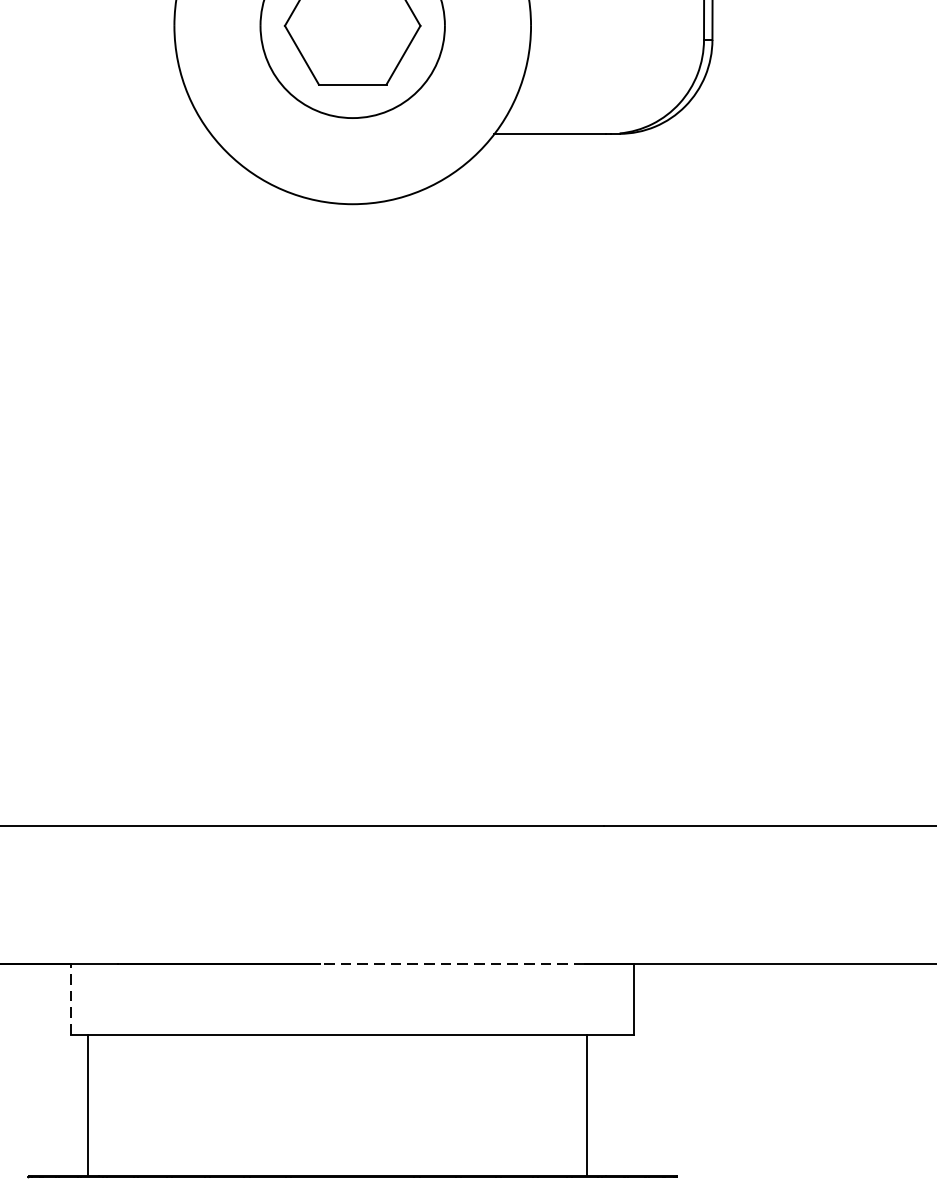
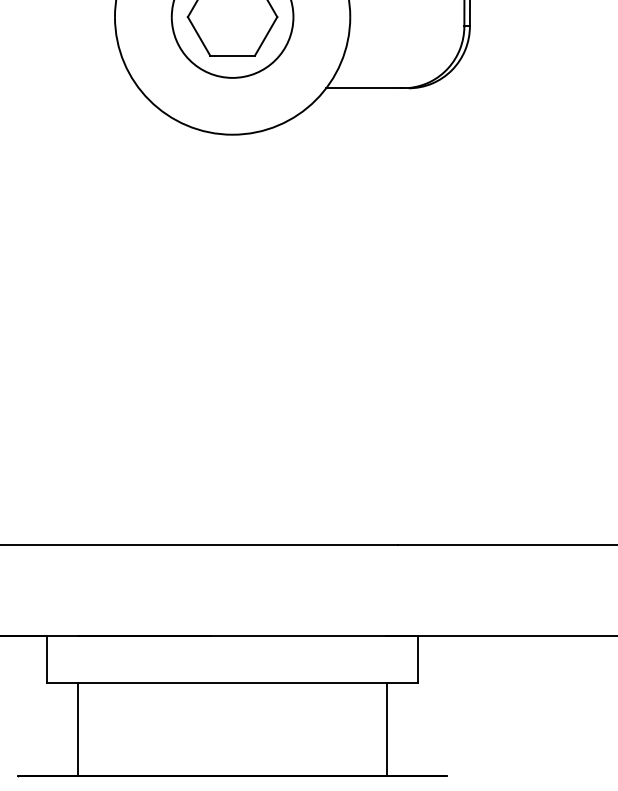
line: (451, 964) -> (297, 636), dashed -> solid
line: (70, 998) -> (46, 658), dashed -> solid
line: (87, 1104) -> (77, 728), moved

